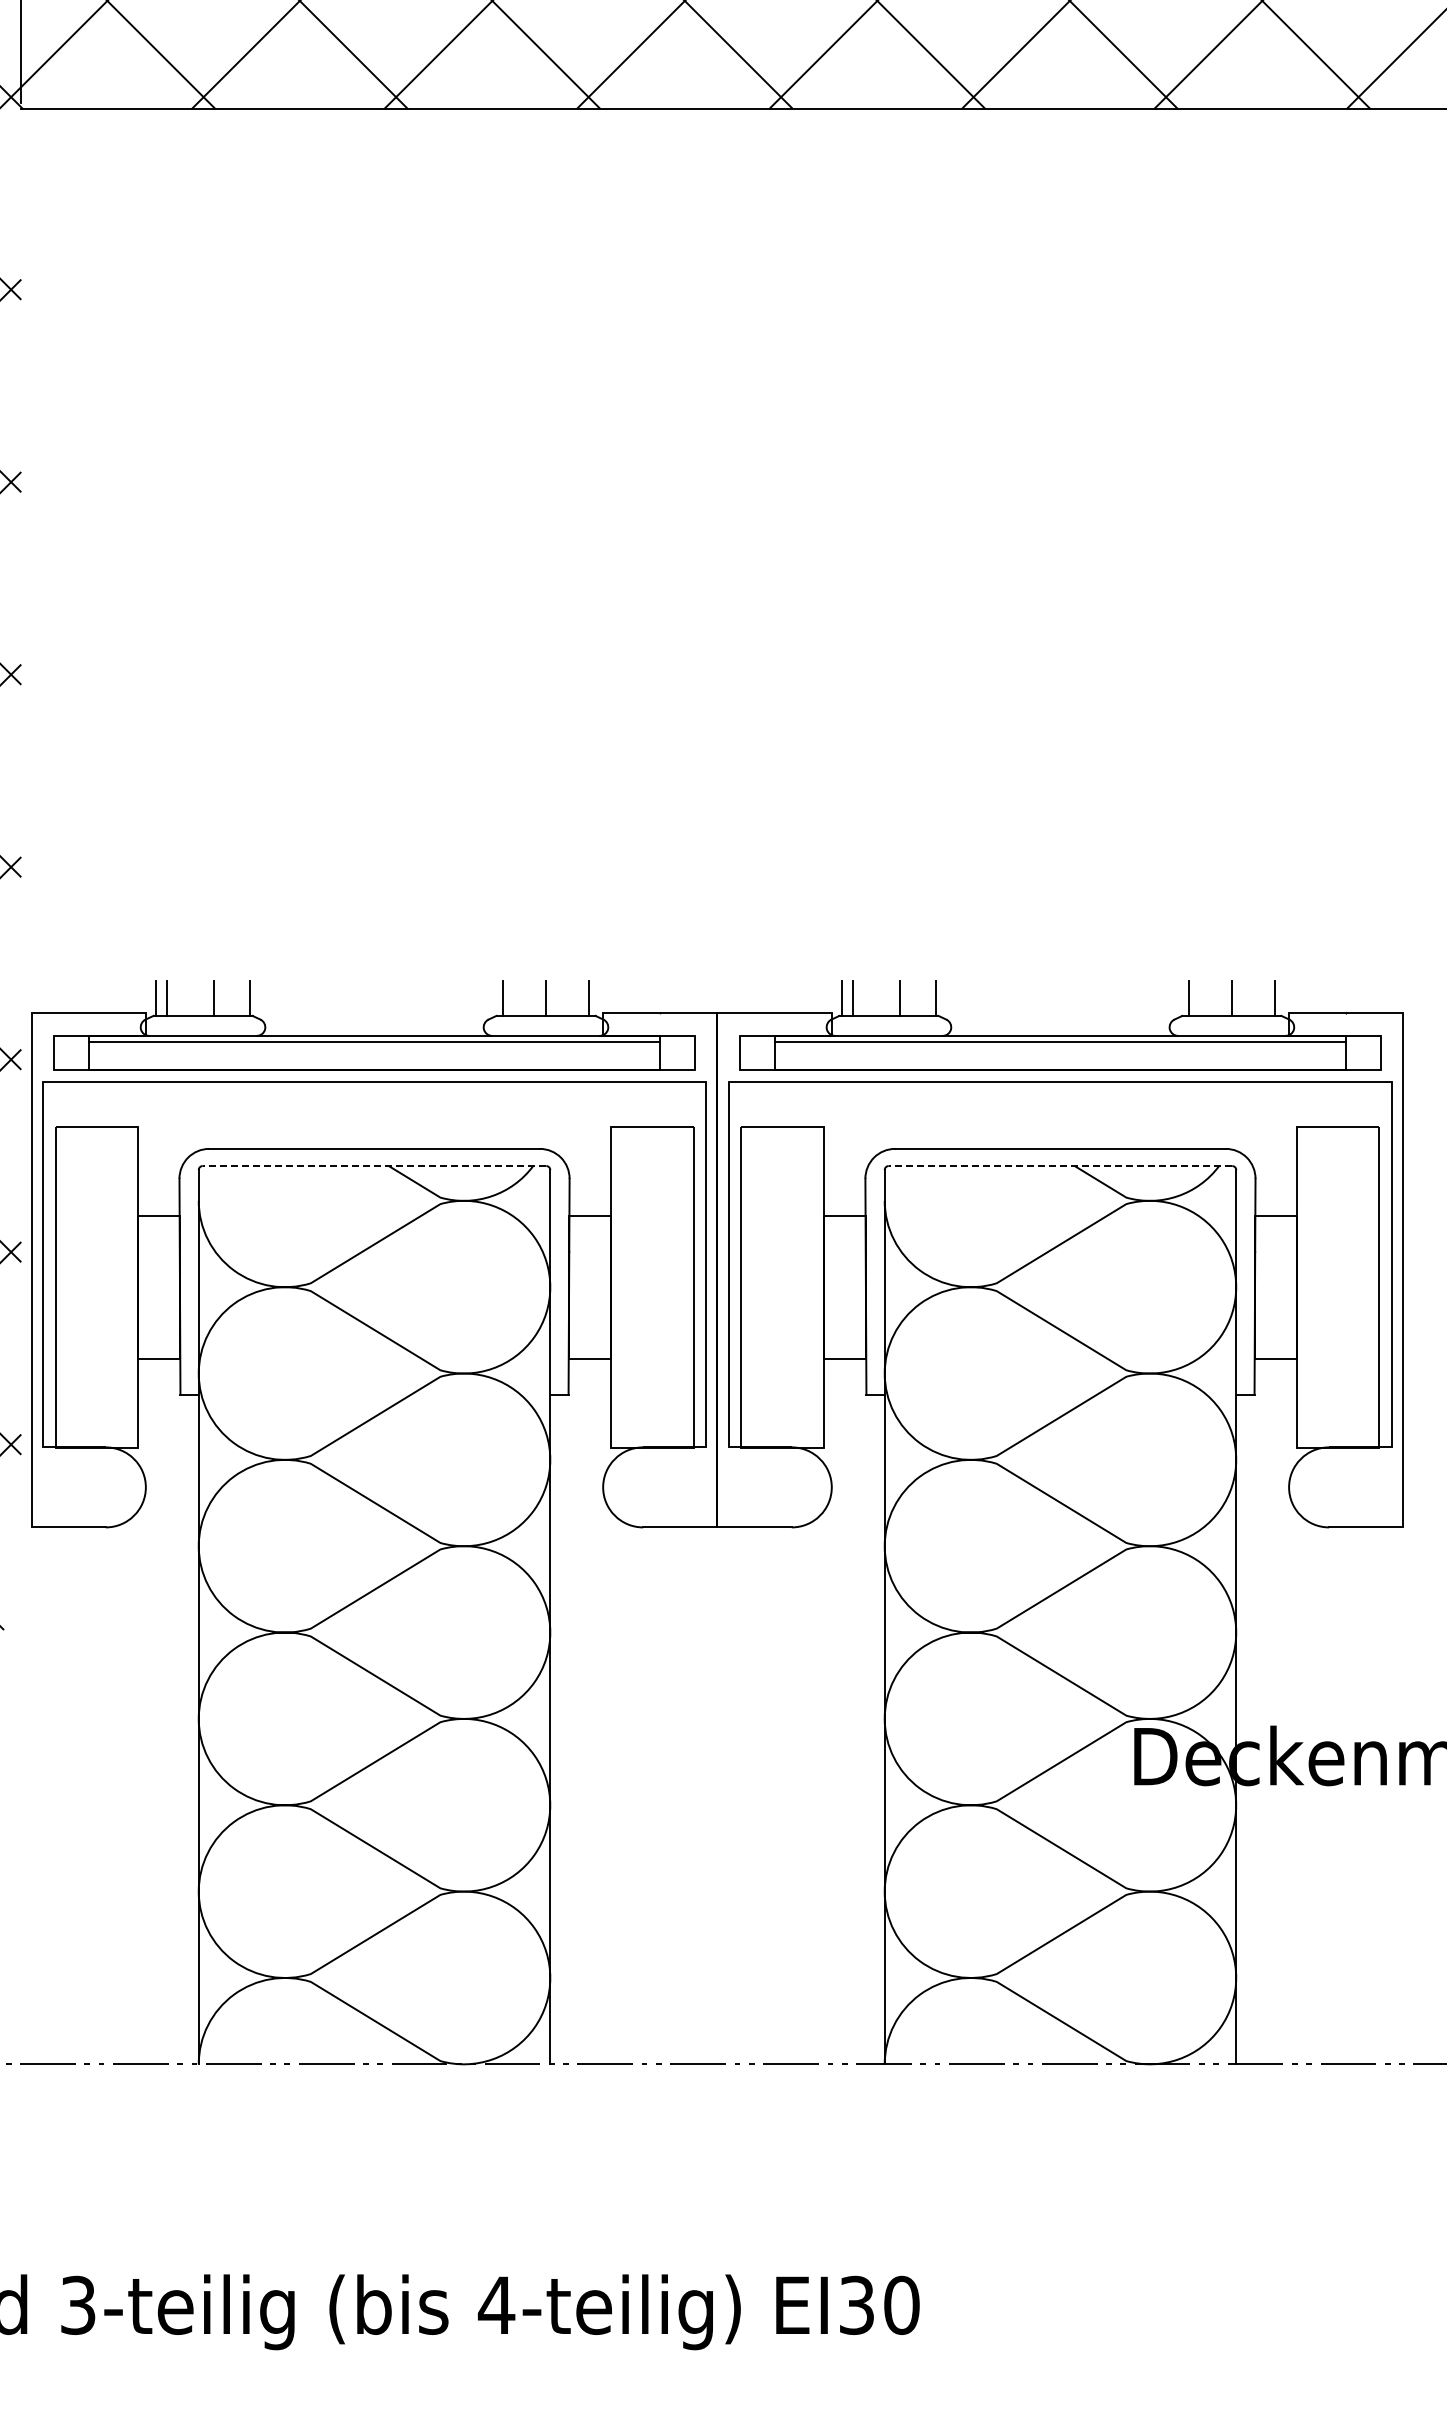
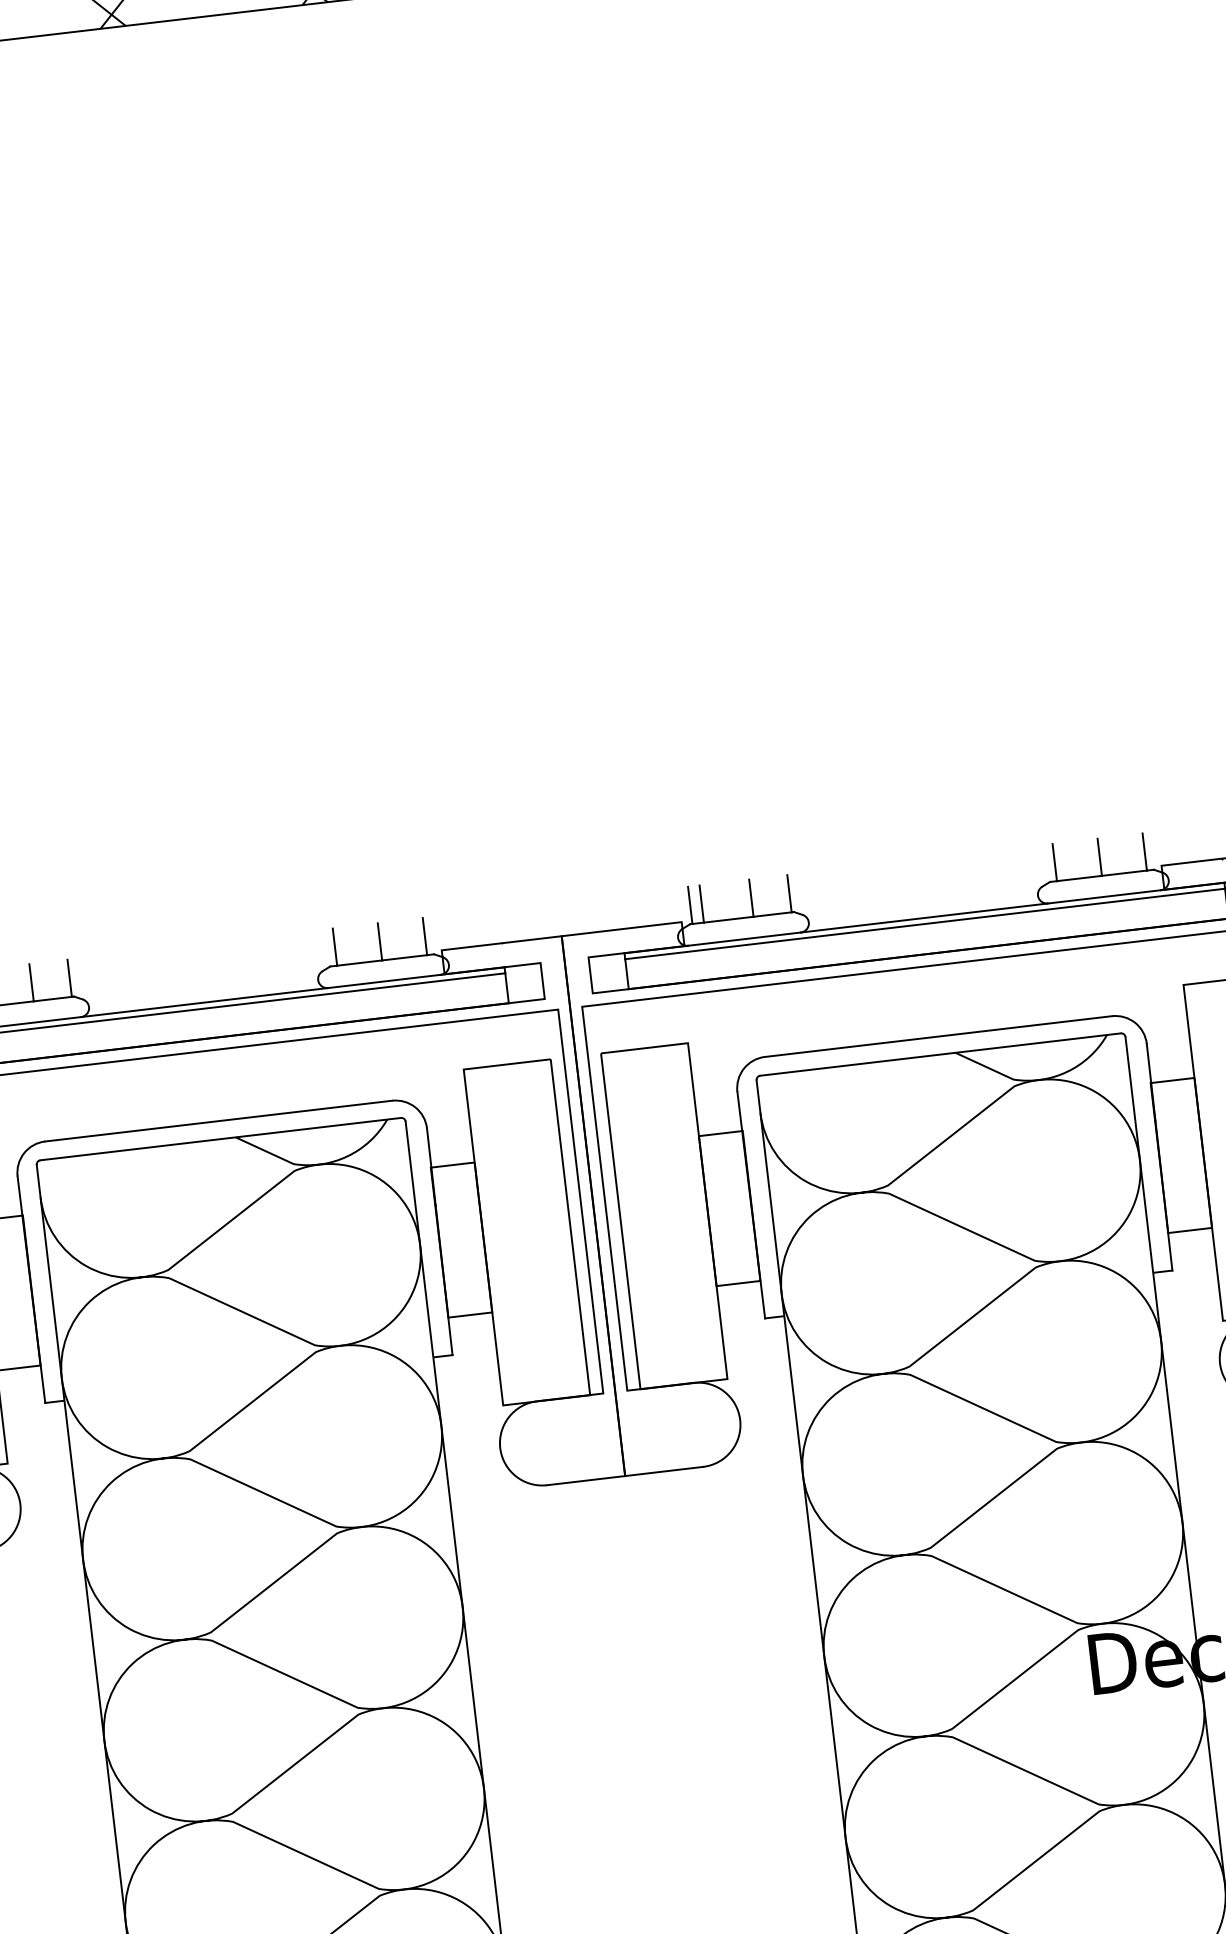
line: (374, 1166) -> (220, 1139), dashed -> solid
line: (1060, 1166) -> (940, 1055), dashed -> solid

